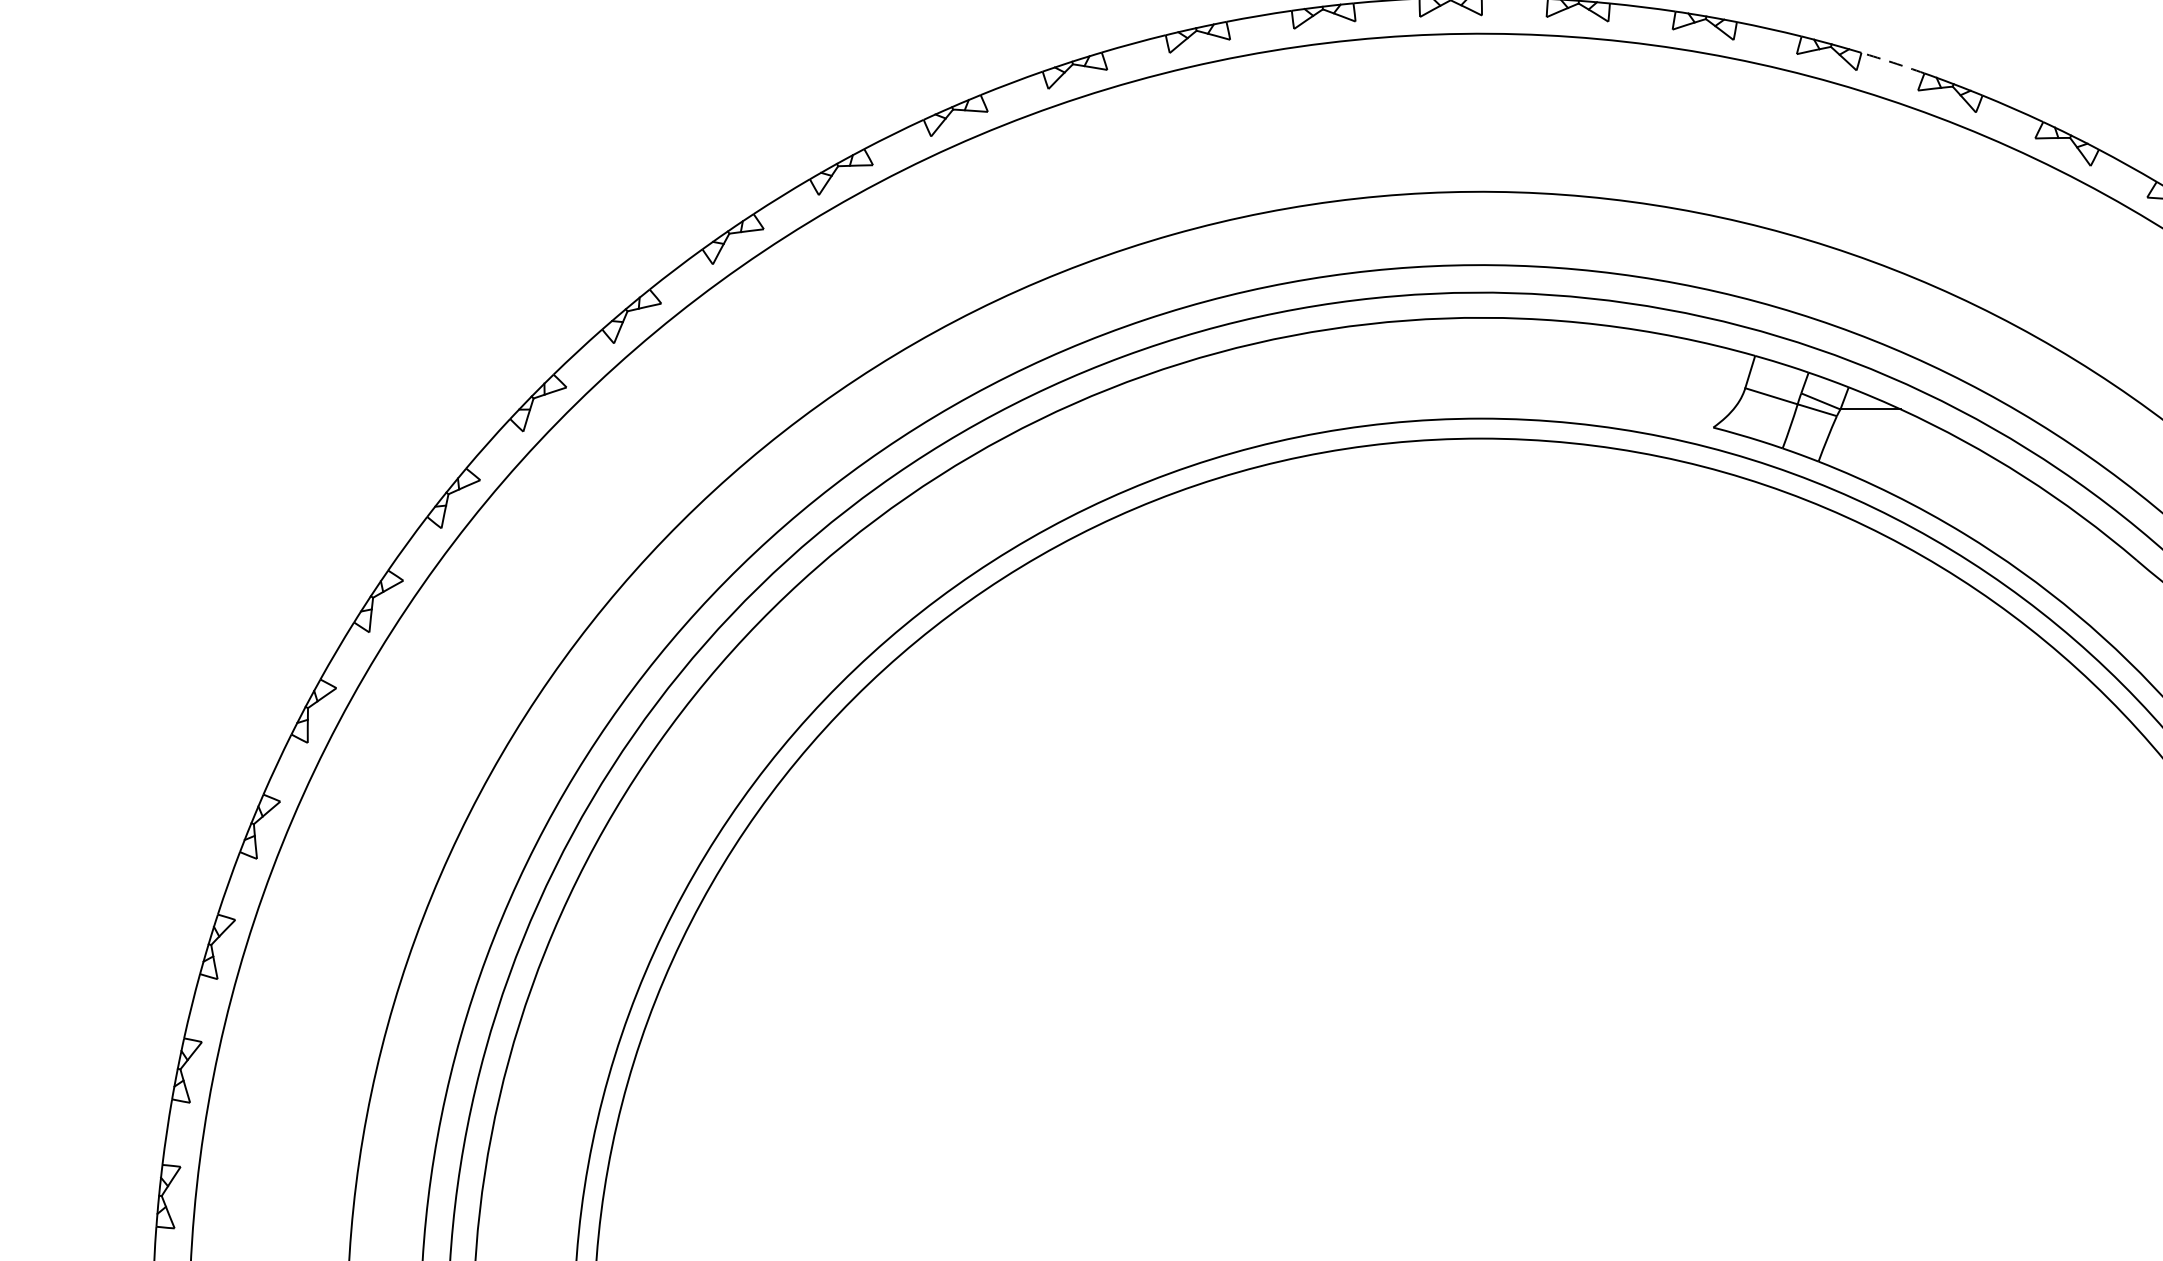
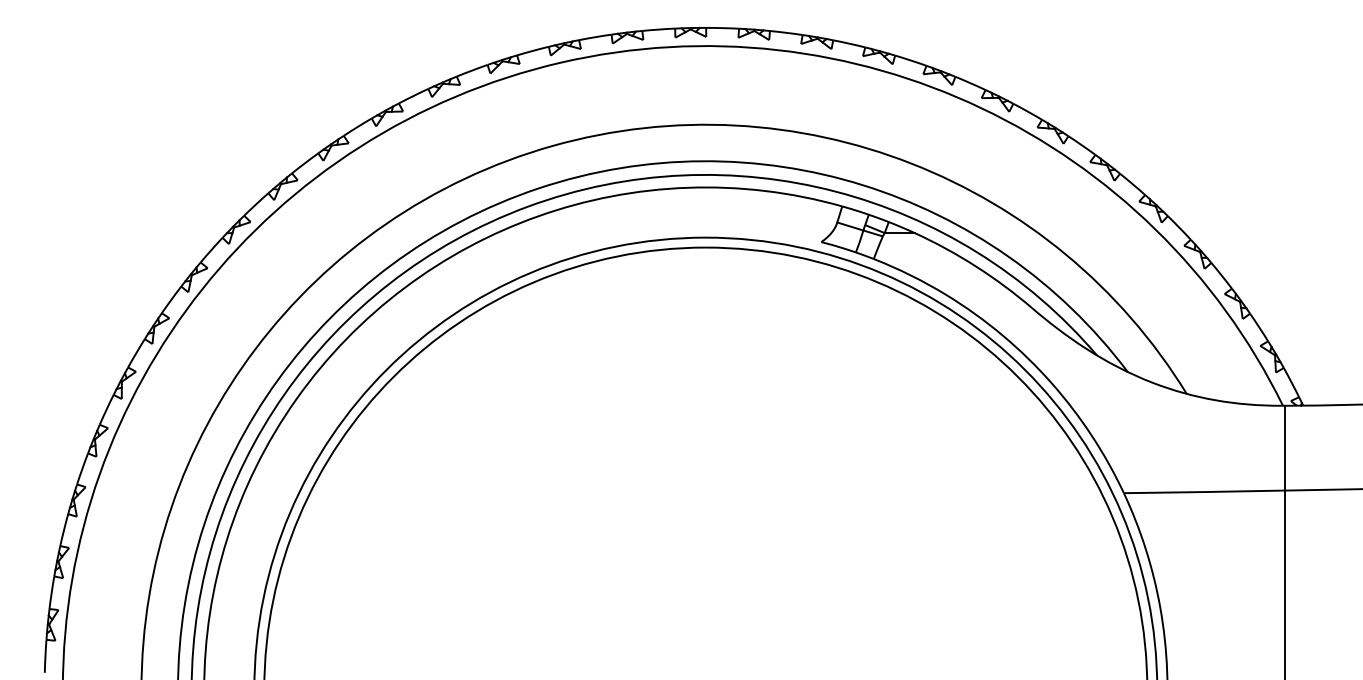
arc: (1892, 62) -> (910, 60), dashed -> solid

